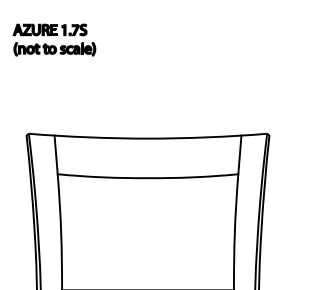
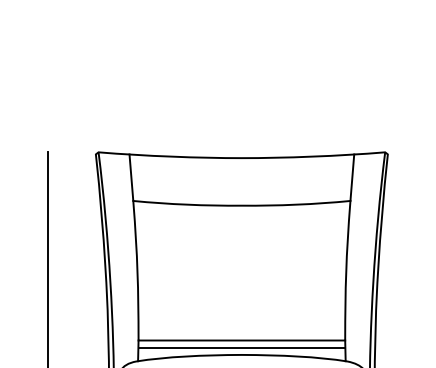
part: (54, 39) -> (129, 39), removed

